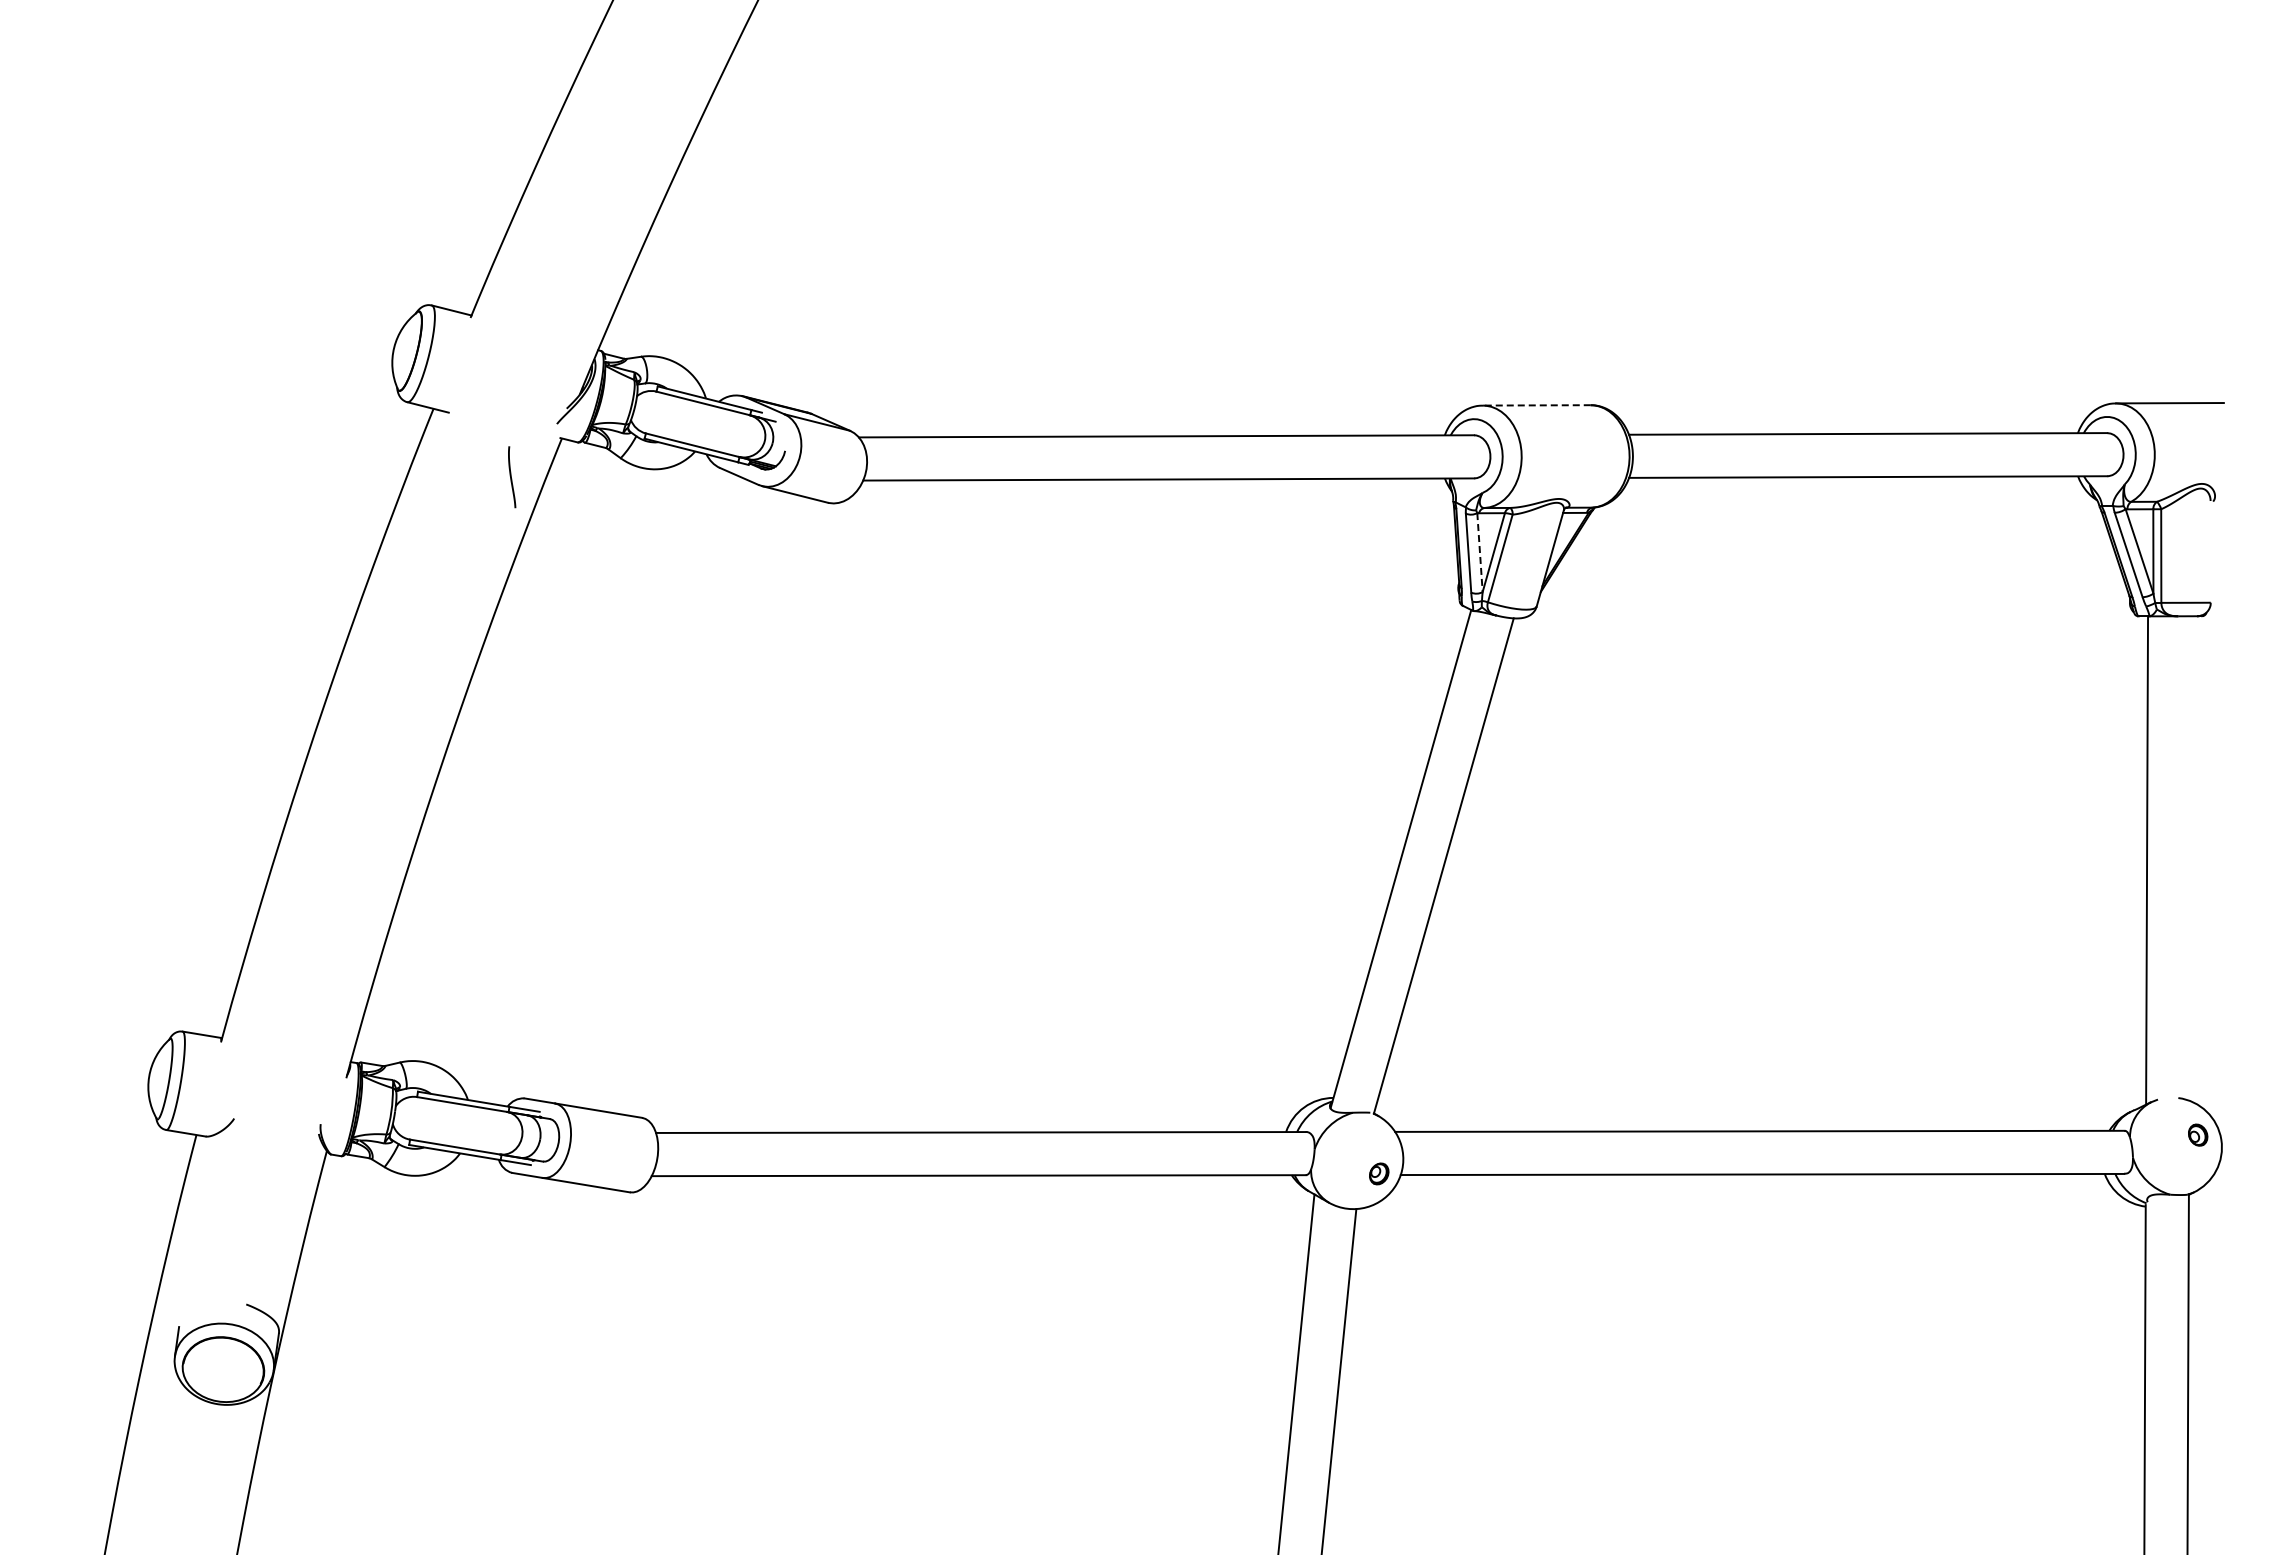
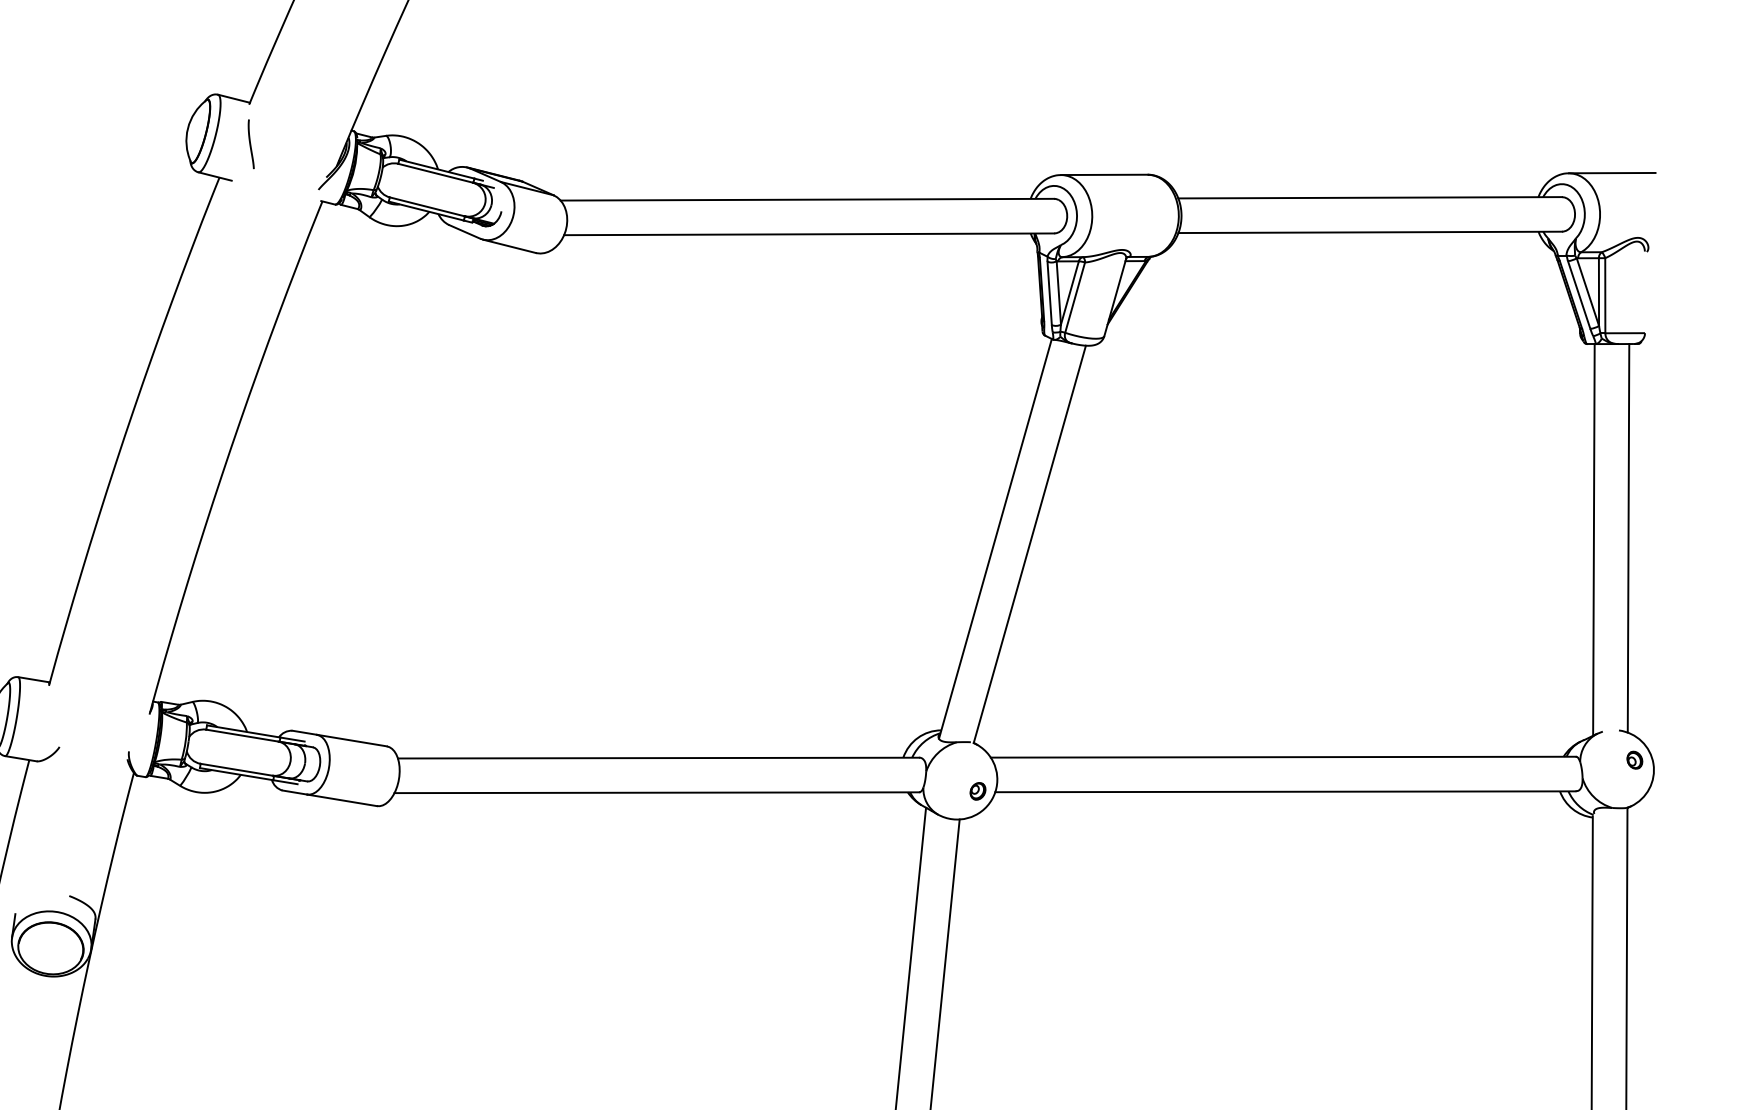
line: (1536, 405) -> (1104, 174), dashed -> solid
curve: (511, 477) -> (250, 144), moved
line: (1479, 552) -> (1058, 292), dashed -> solid
line: (2190, 858) -> (1628, 538), added

